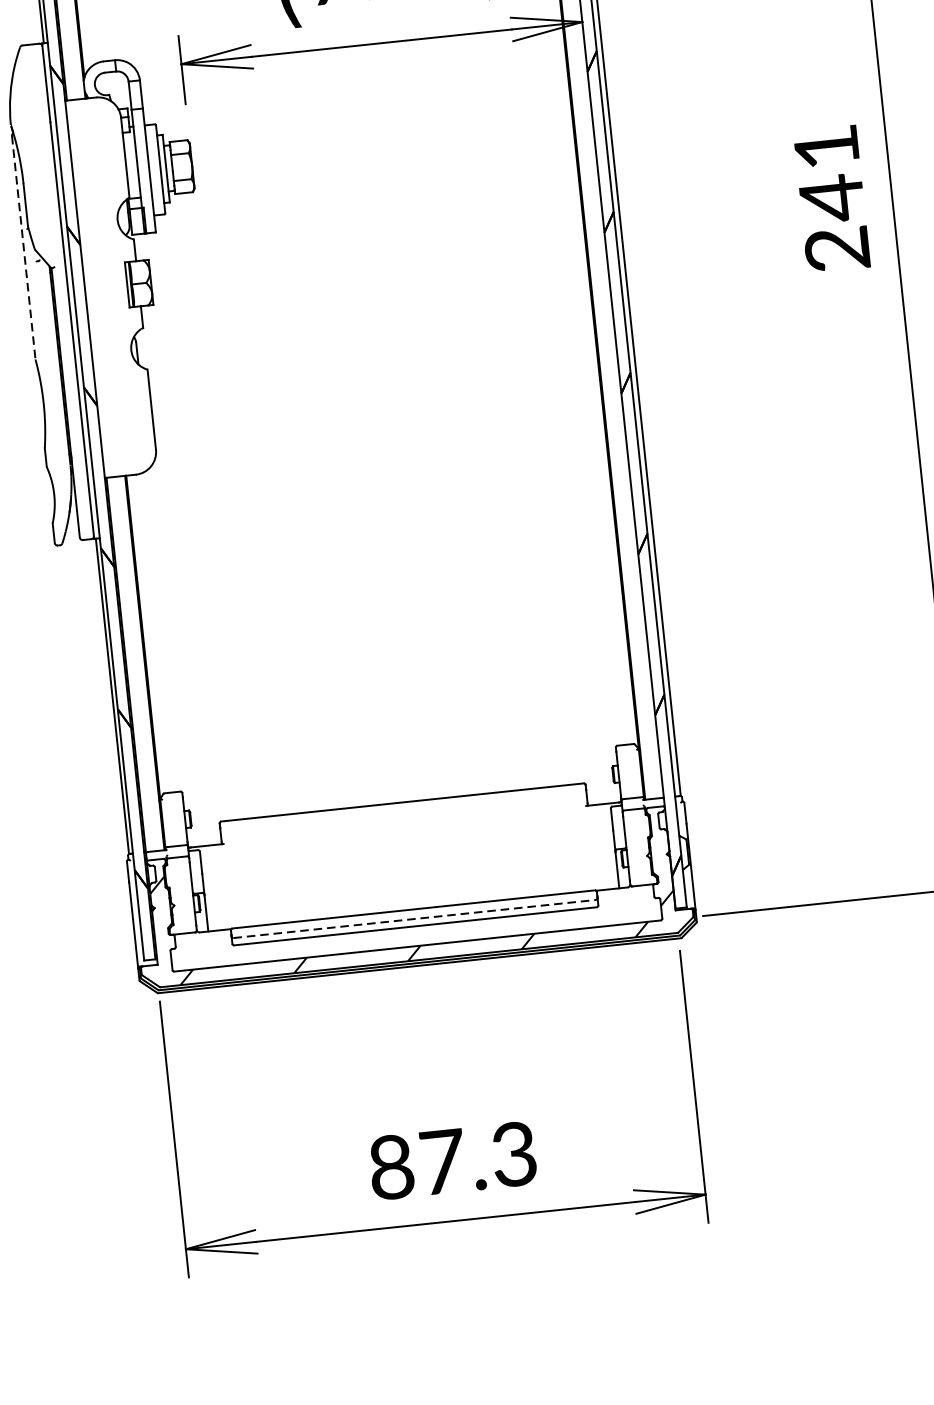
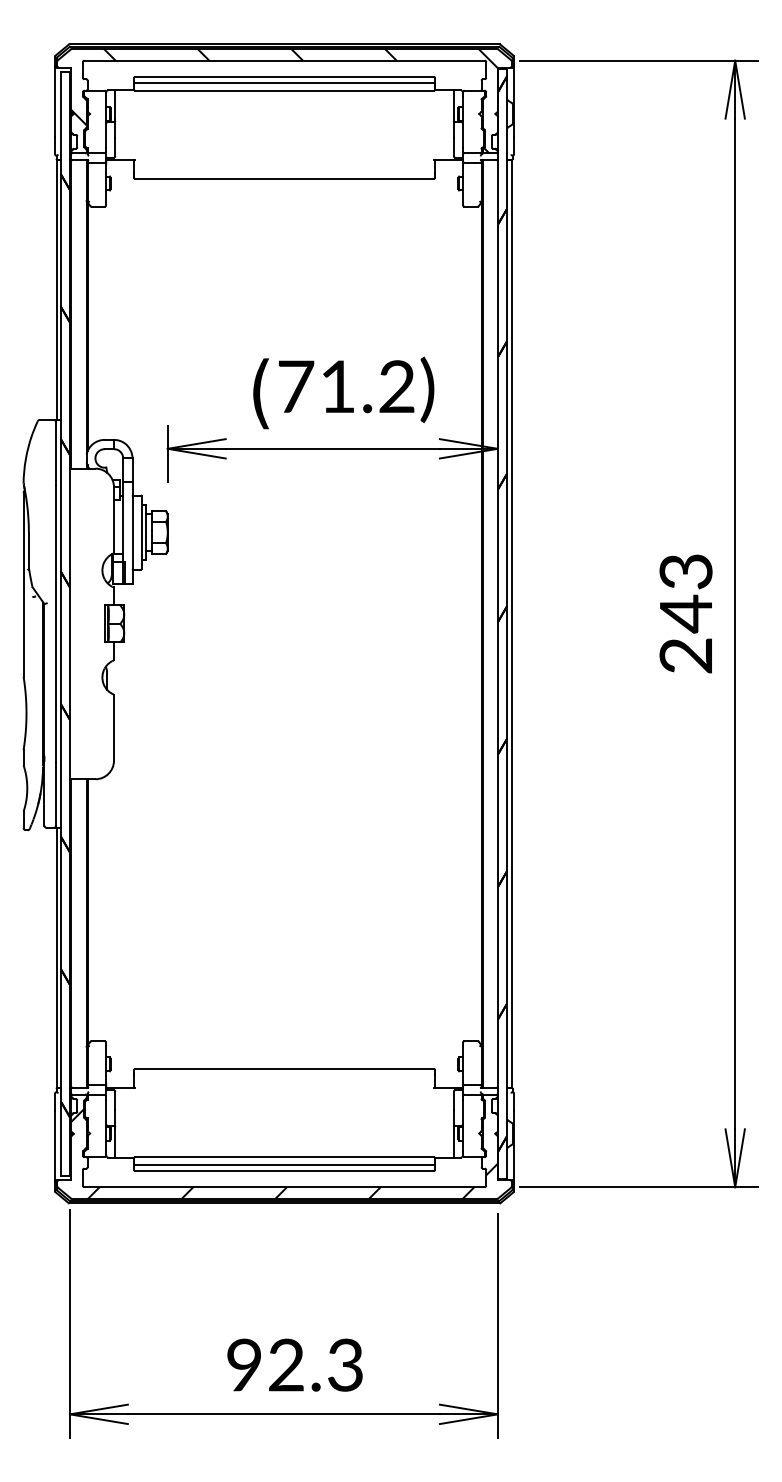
text: (825, 147) -> (685, 571), 241 -> 243
line: (23, 248) -> (23, 585), dashed -> solid
line: (415, 918) -> (285, 1164), dashed -> solid
text: (417, 1163) -> (265, 1364), 87.3 -> 92.3

